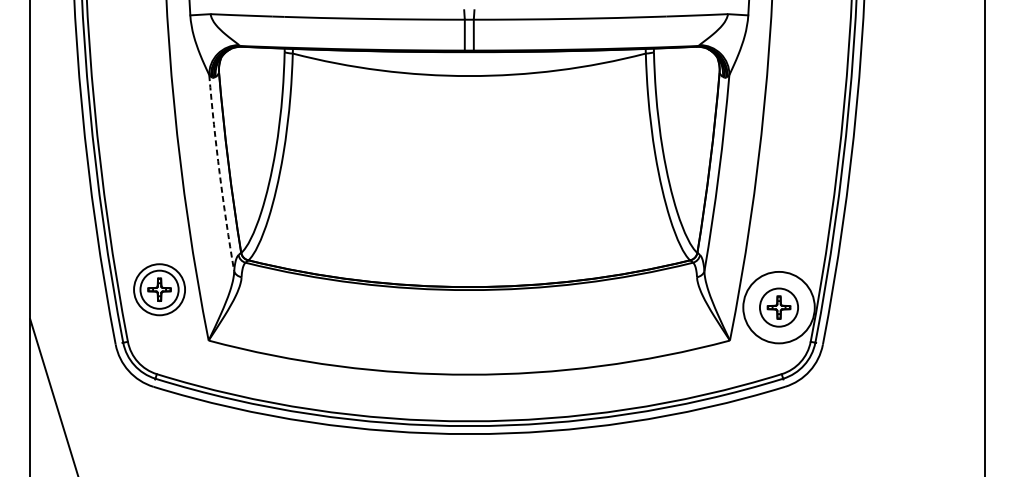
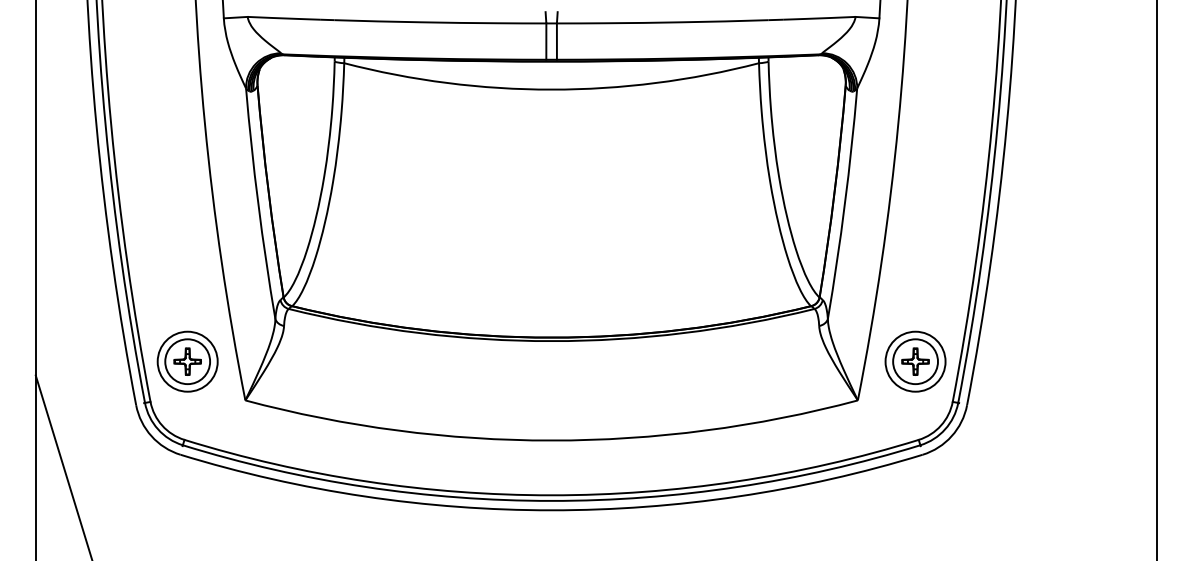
arc: (219, 173) -> (258, 204), dashed -> solid
part: (159, 289) -> (187, 361), moved
circle: (779, 307) -> (915, 361), size x0.71

